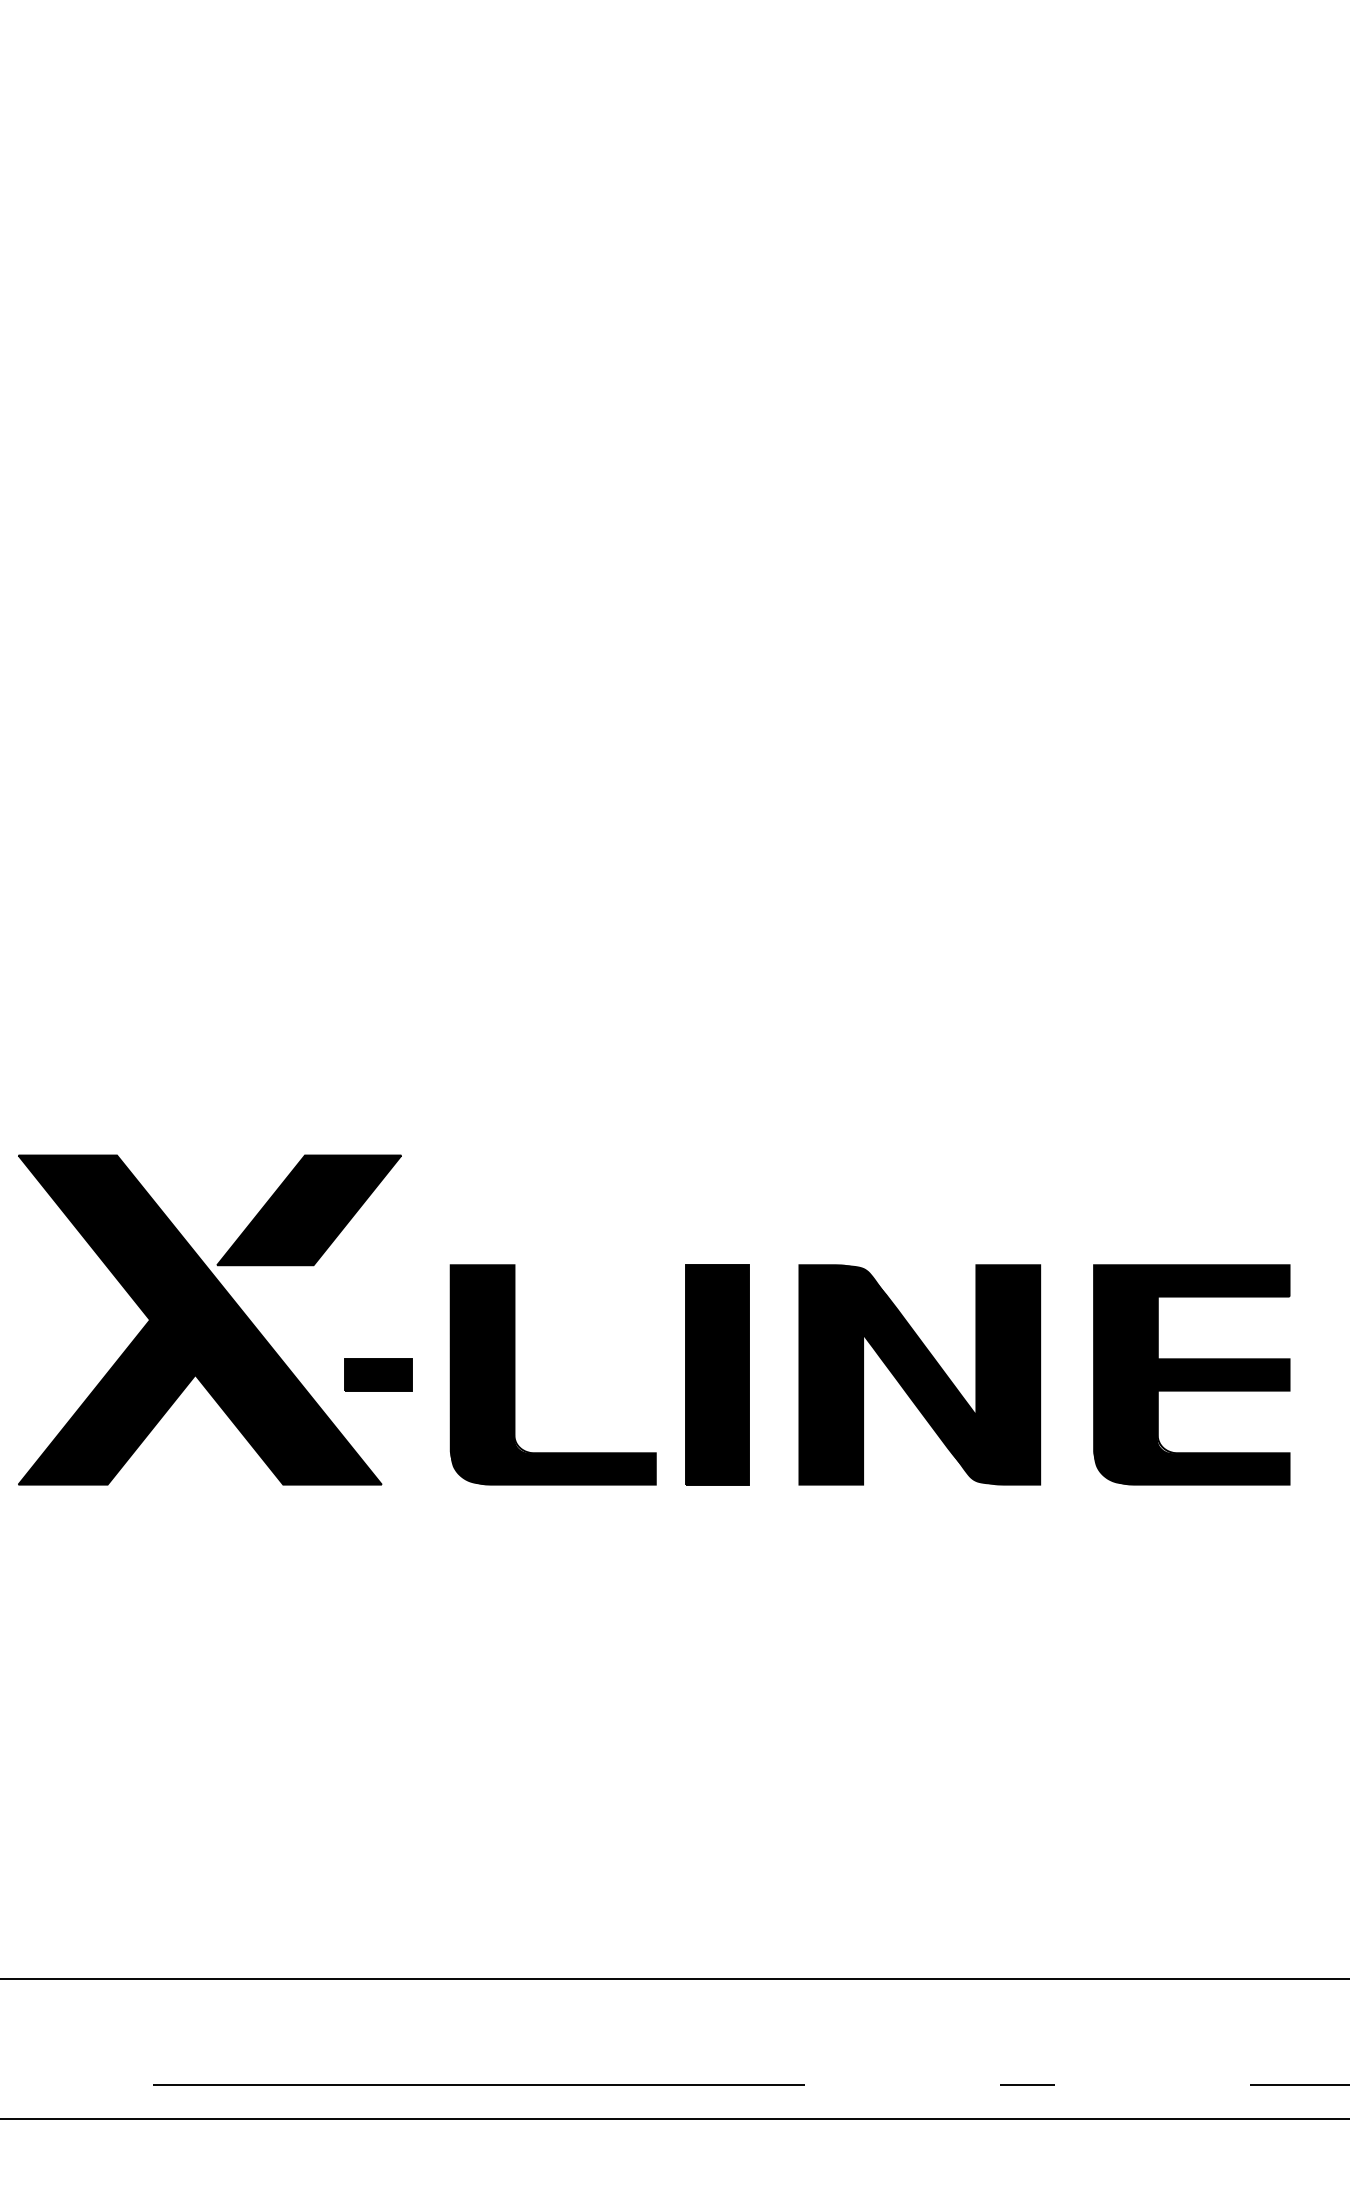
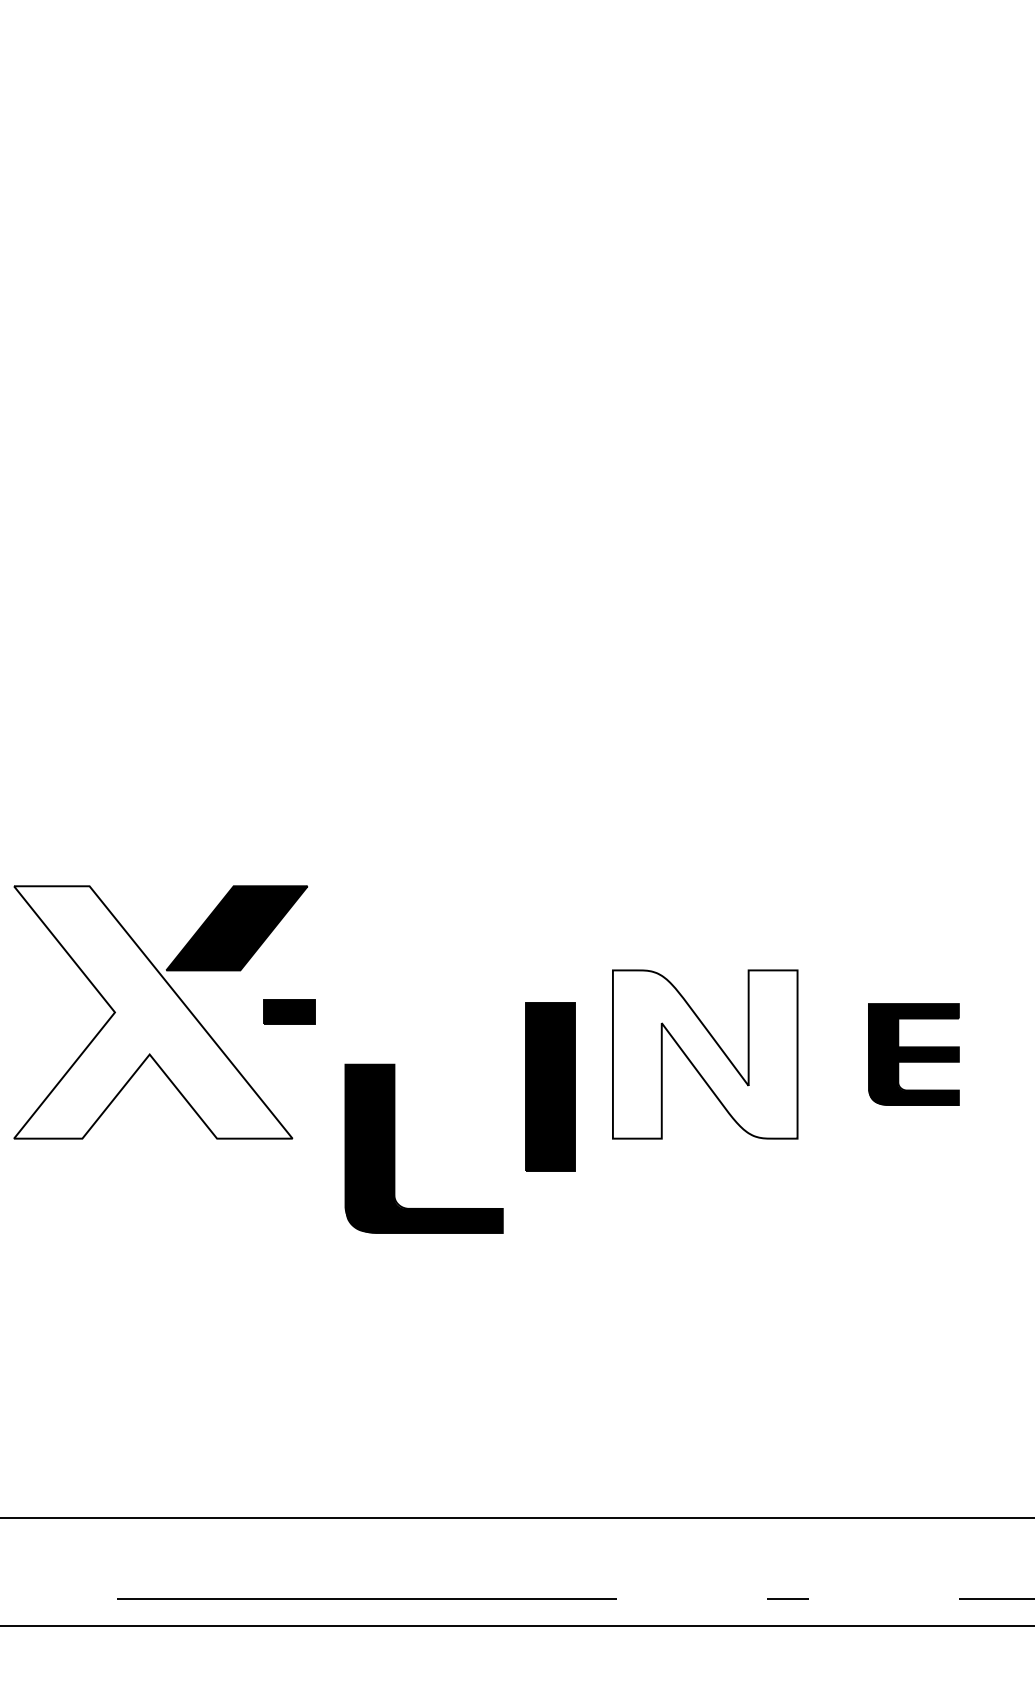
fill: (199, 1319) -> (152, 1012), removed
part: (378, 1374) -> (290, 1012), moved
part: (515, 1374) -> (395, 1148), moved
part: (717, 1374) -> (550, 1086), moved
fill: (919, 1374) -> (705, 1054), removed
part: (1191, 1374) -> (913, 1054), size x0.6

